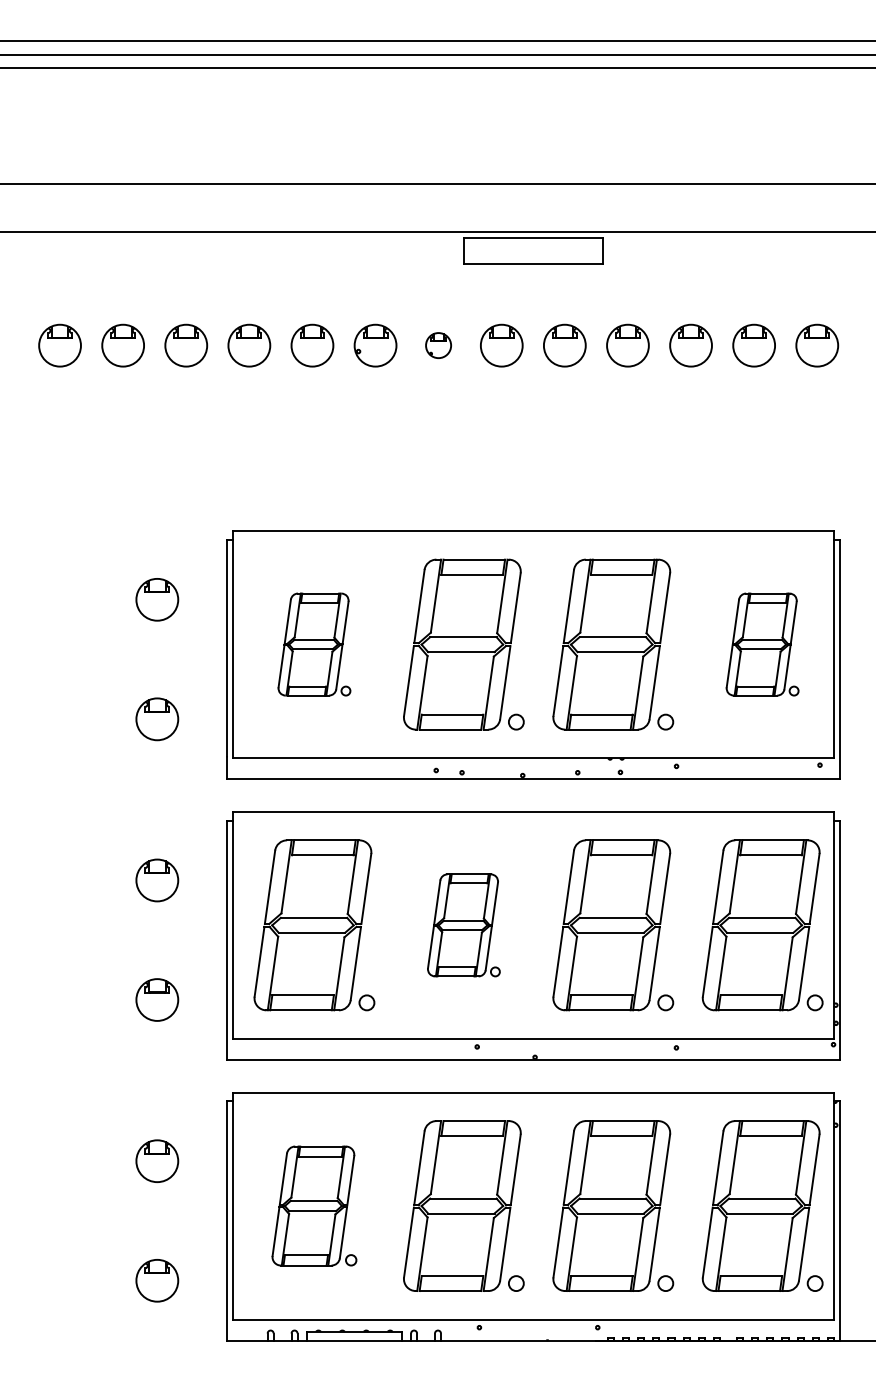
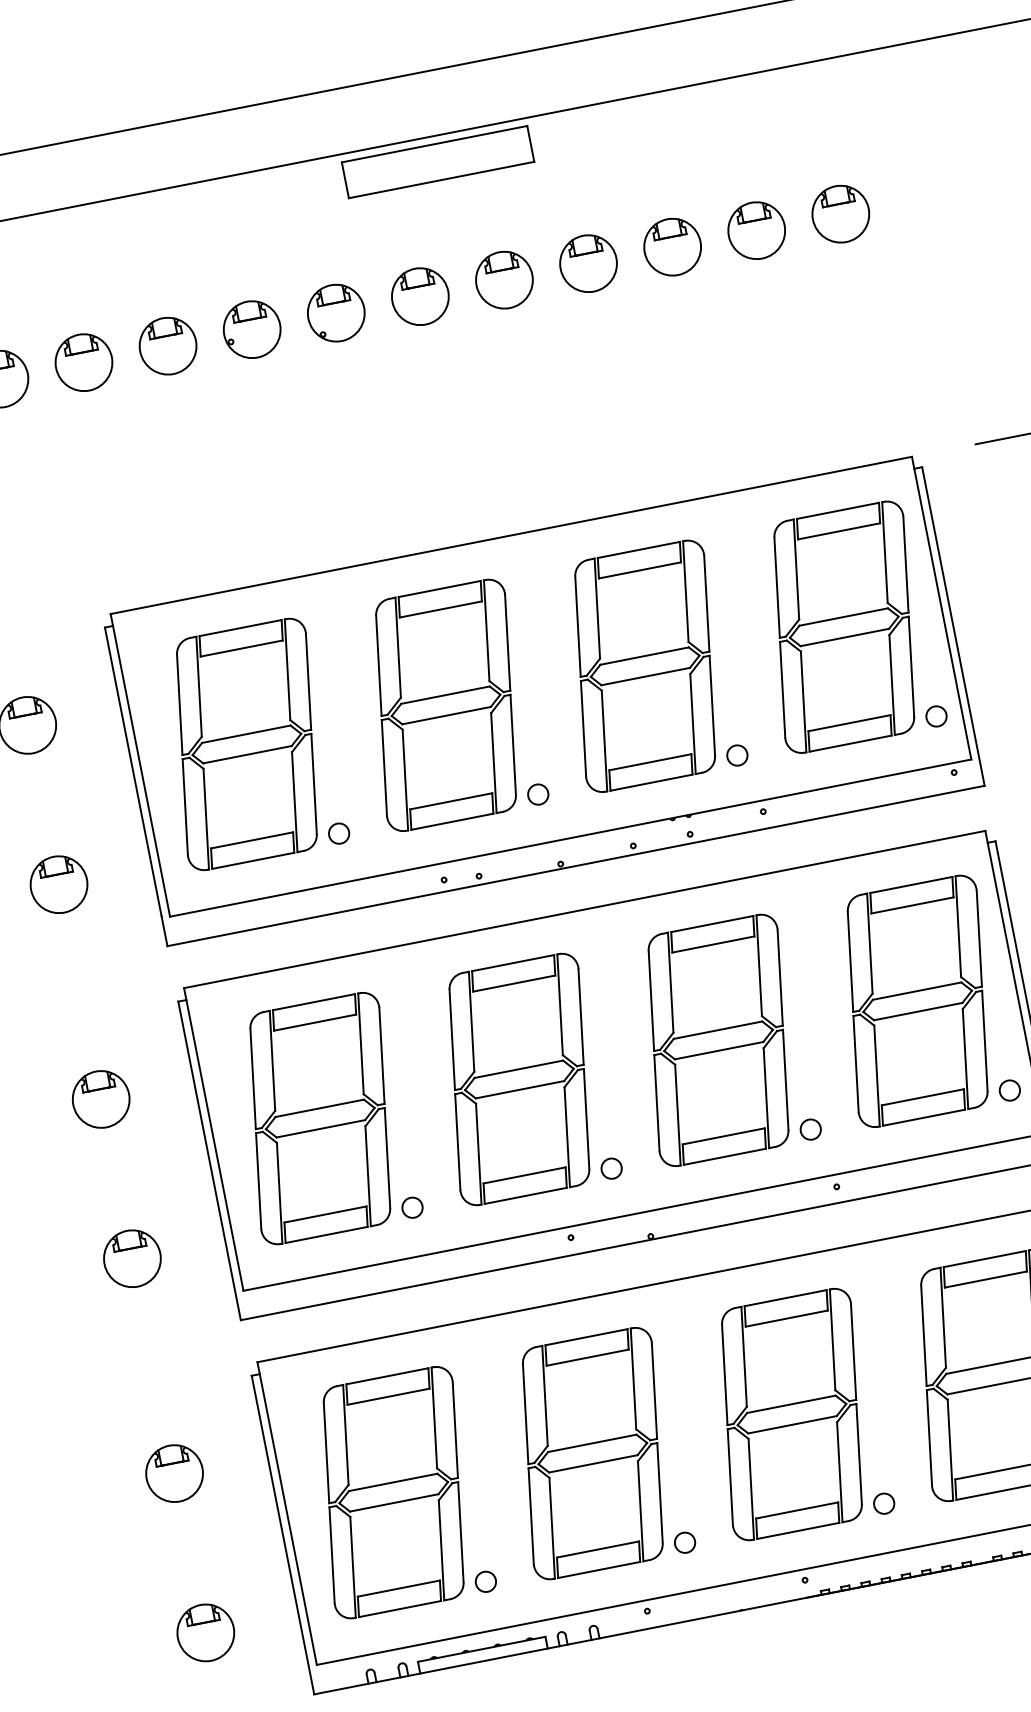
part: (438, 345) -> (336, 312), size x1.67
part: (314, 644) -> (248, 743), size x1.67
part: (762, 644) -> (845, 626), size x1.67
part: (463, 925) -> (520, 1079), size x1.67
part: (314, 1205) -> (395, 1491), size x1.43

